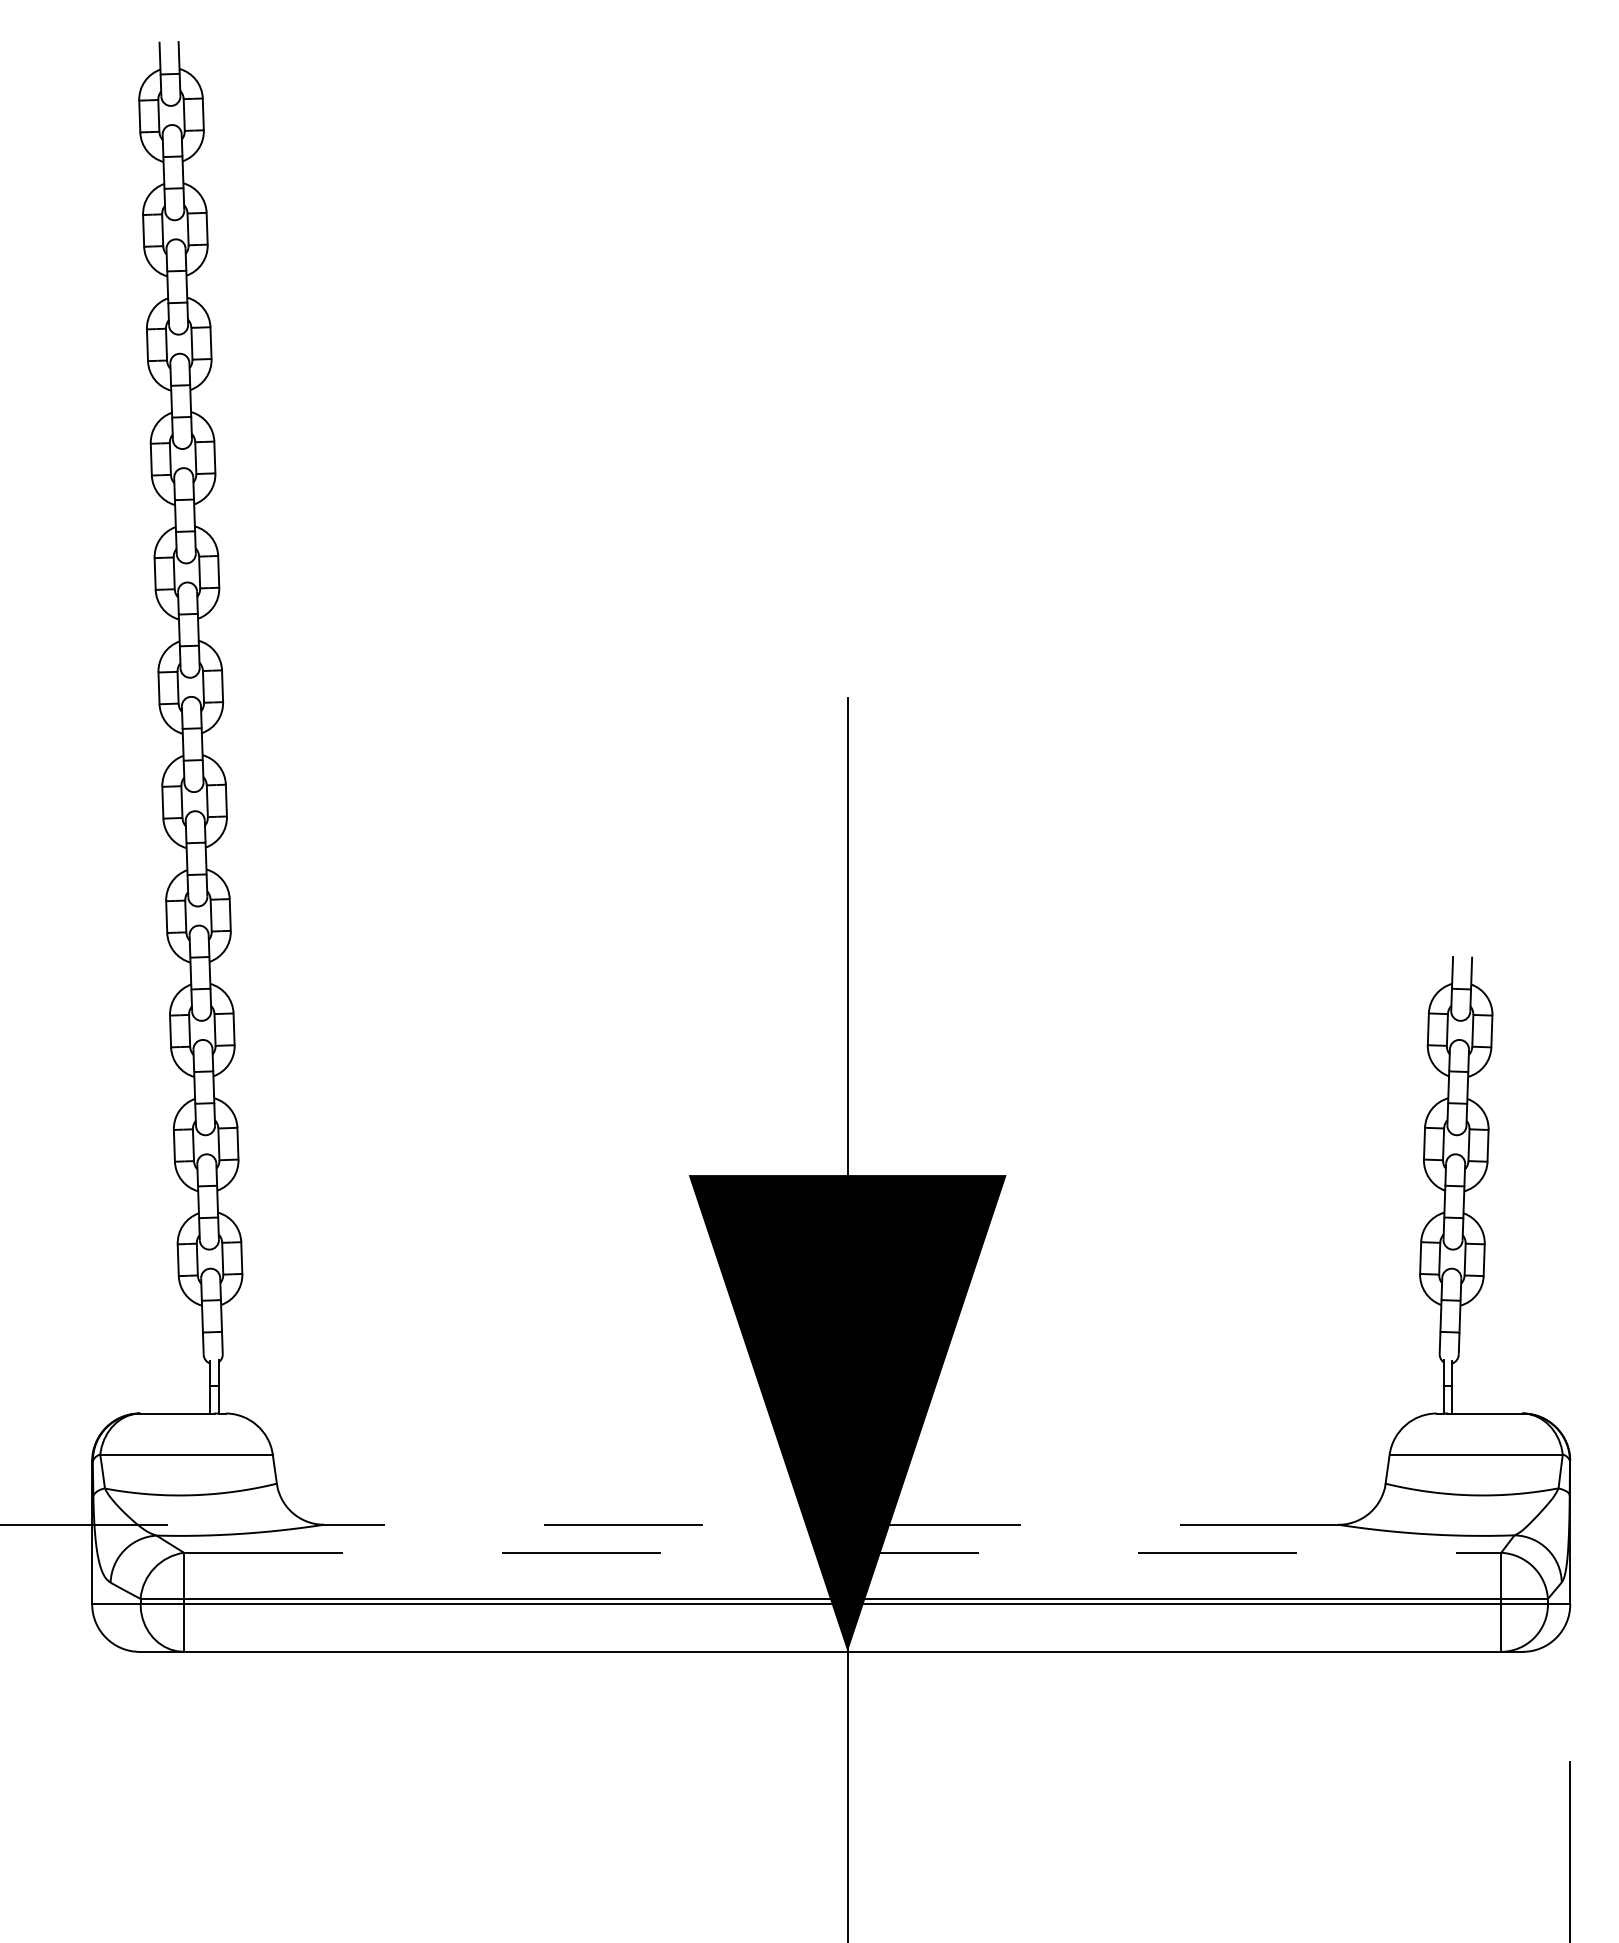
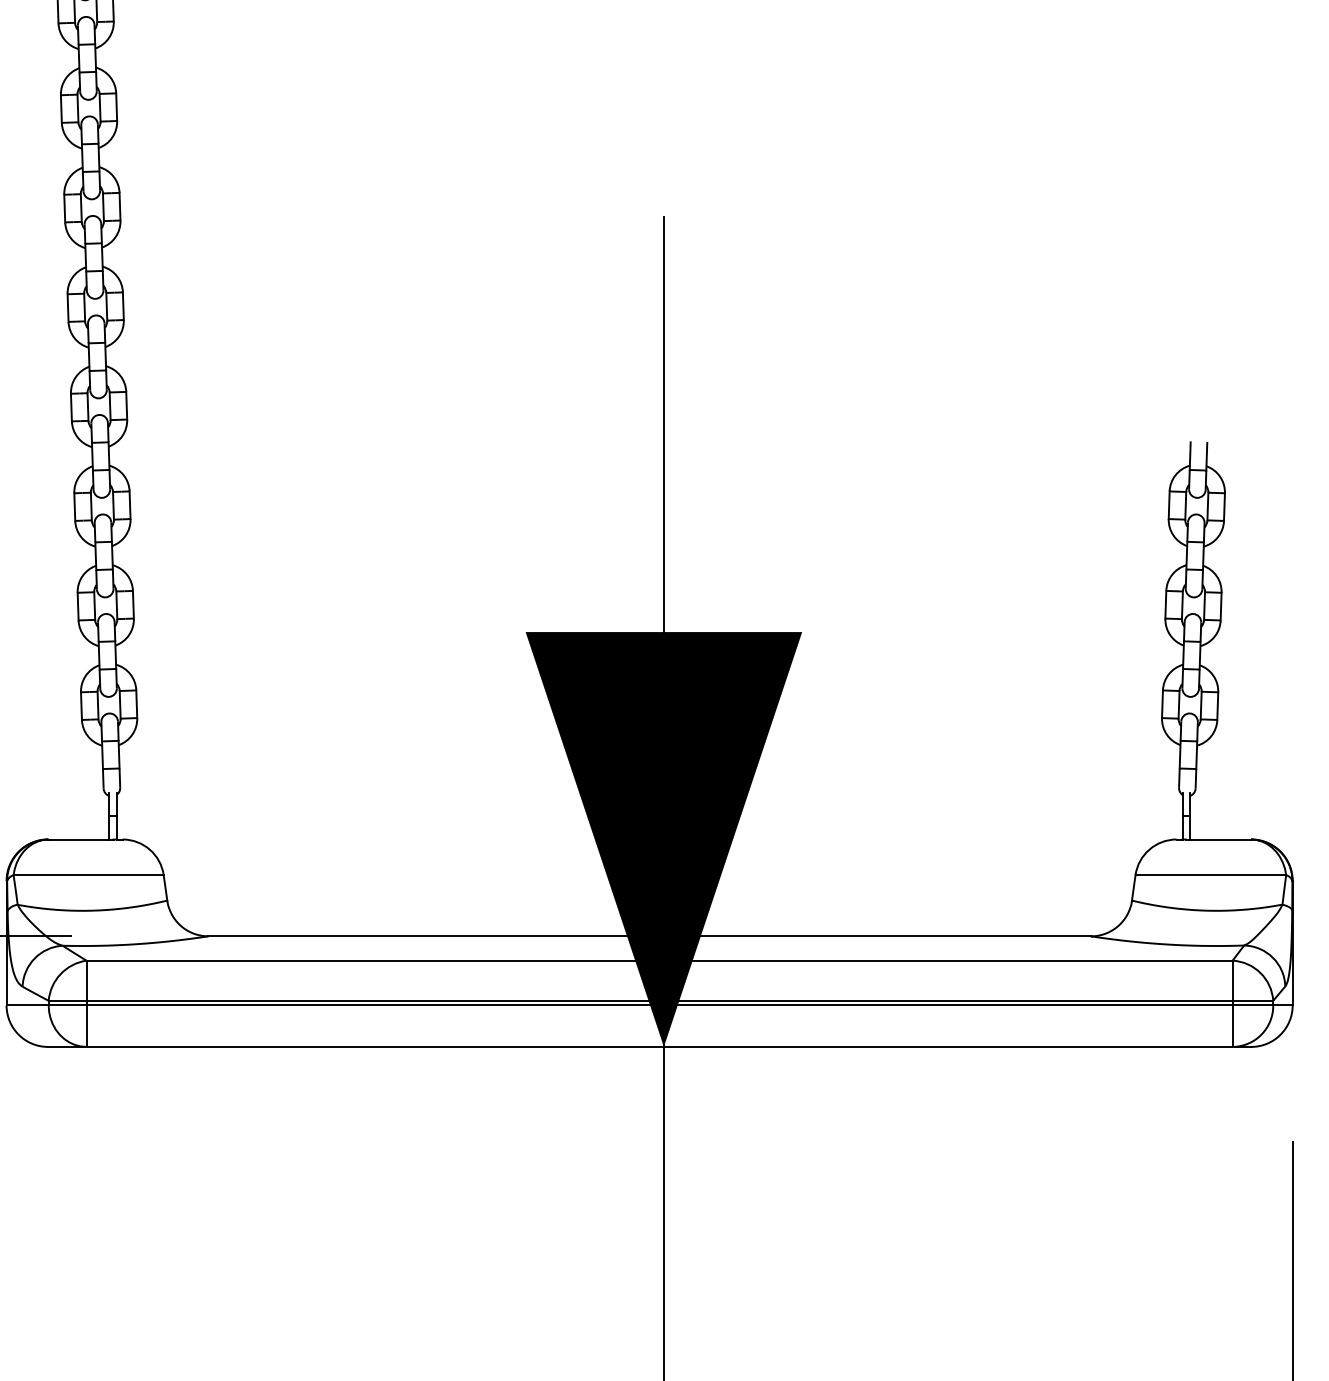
line: (830, 1524) -> (648, 936), dashed -> solid
line: (842, 1552) -> (659, 960), dashed -> solid

